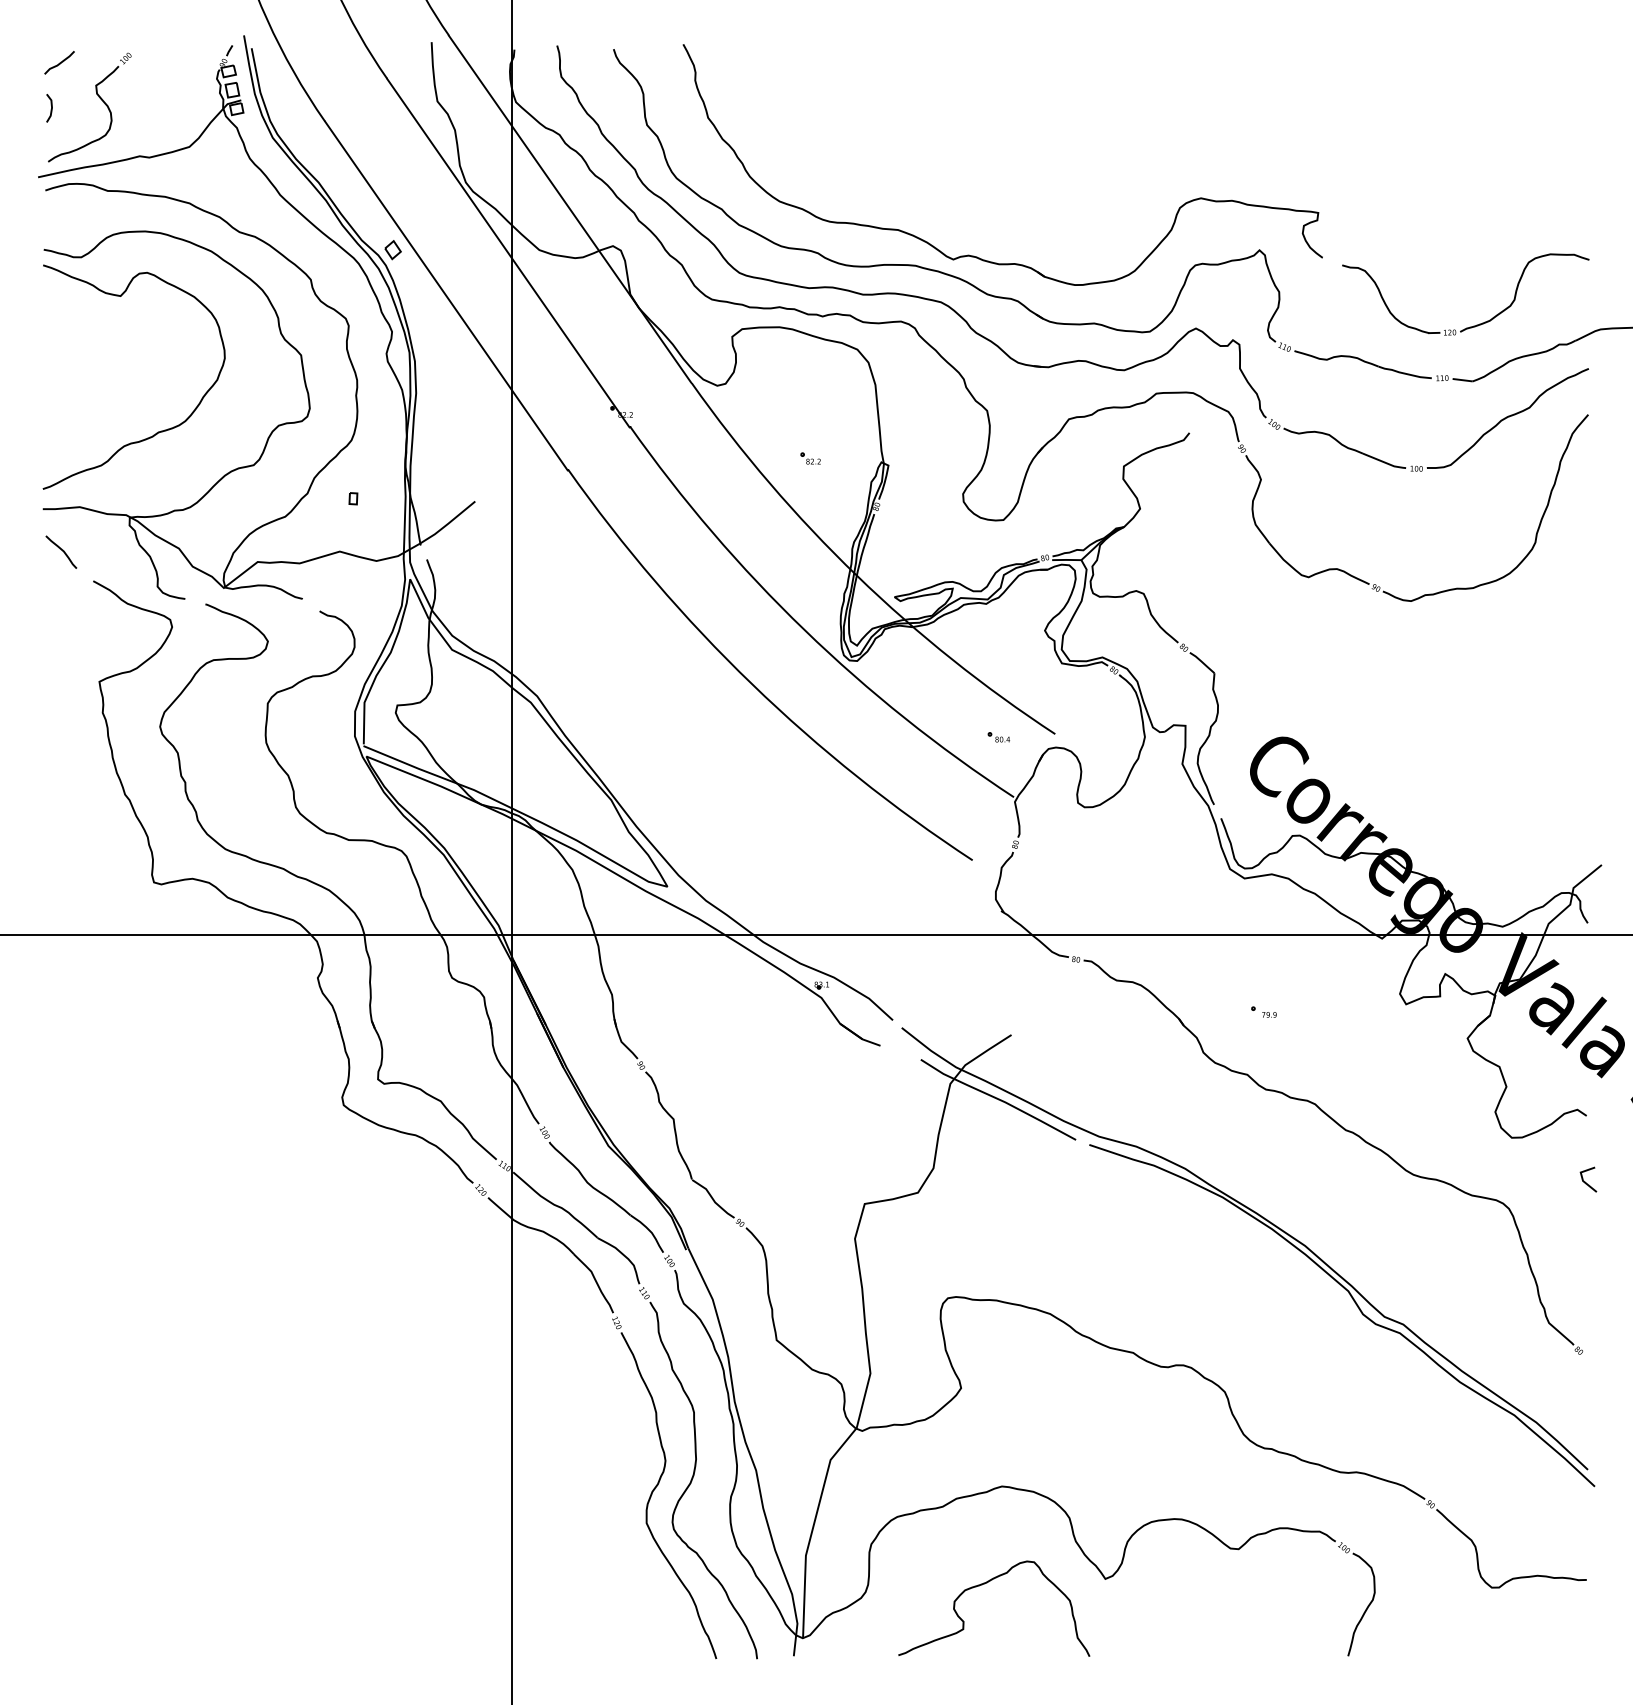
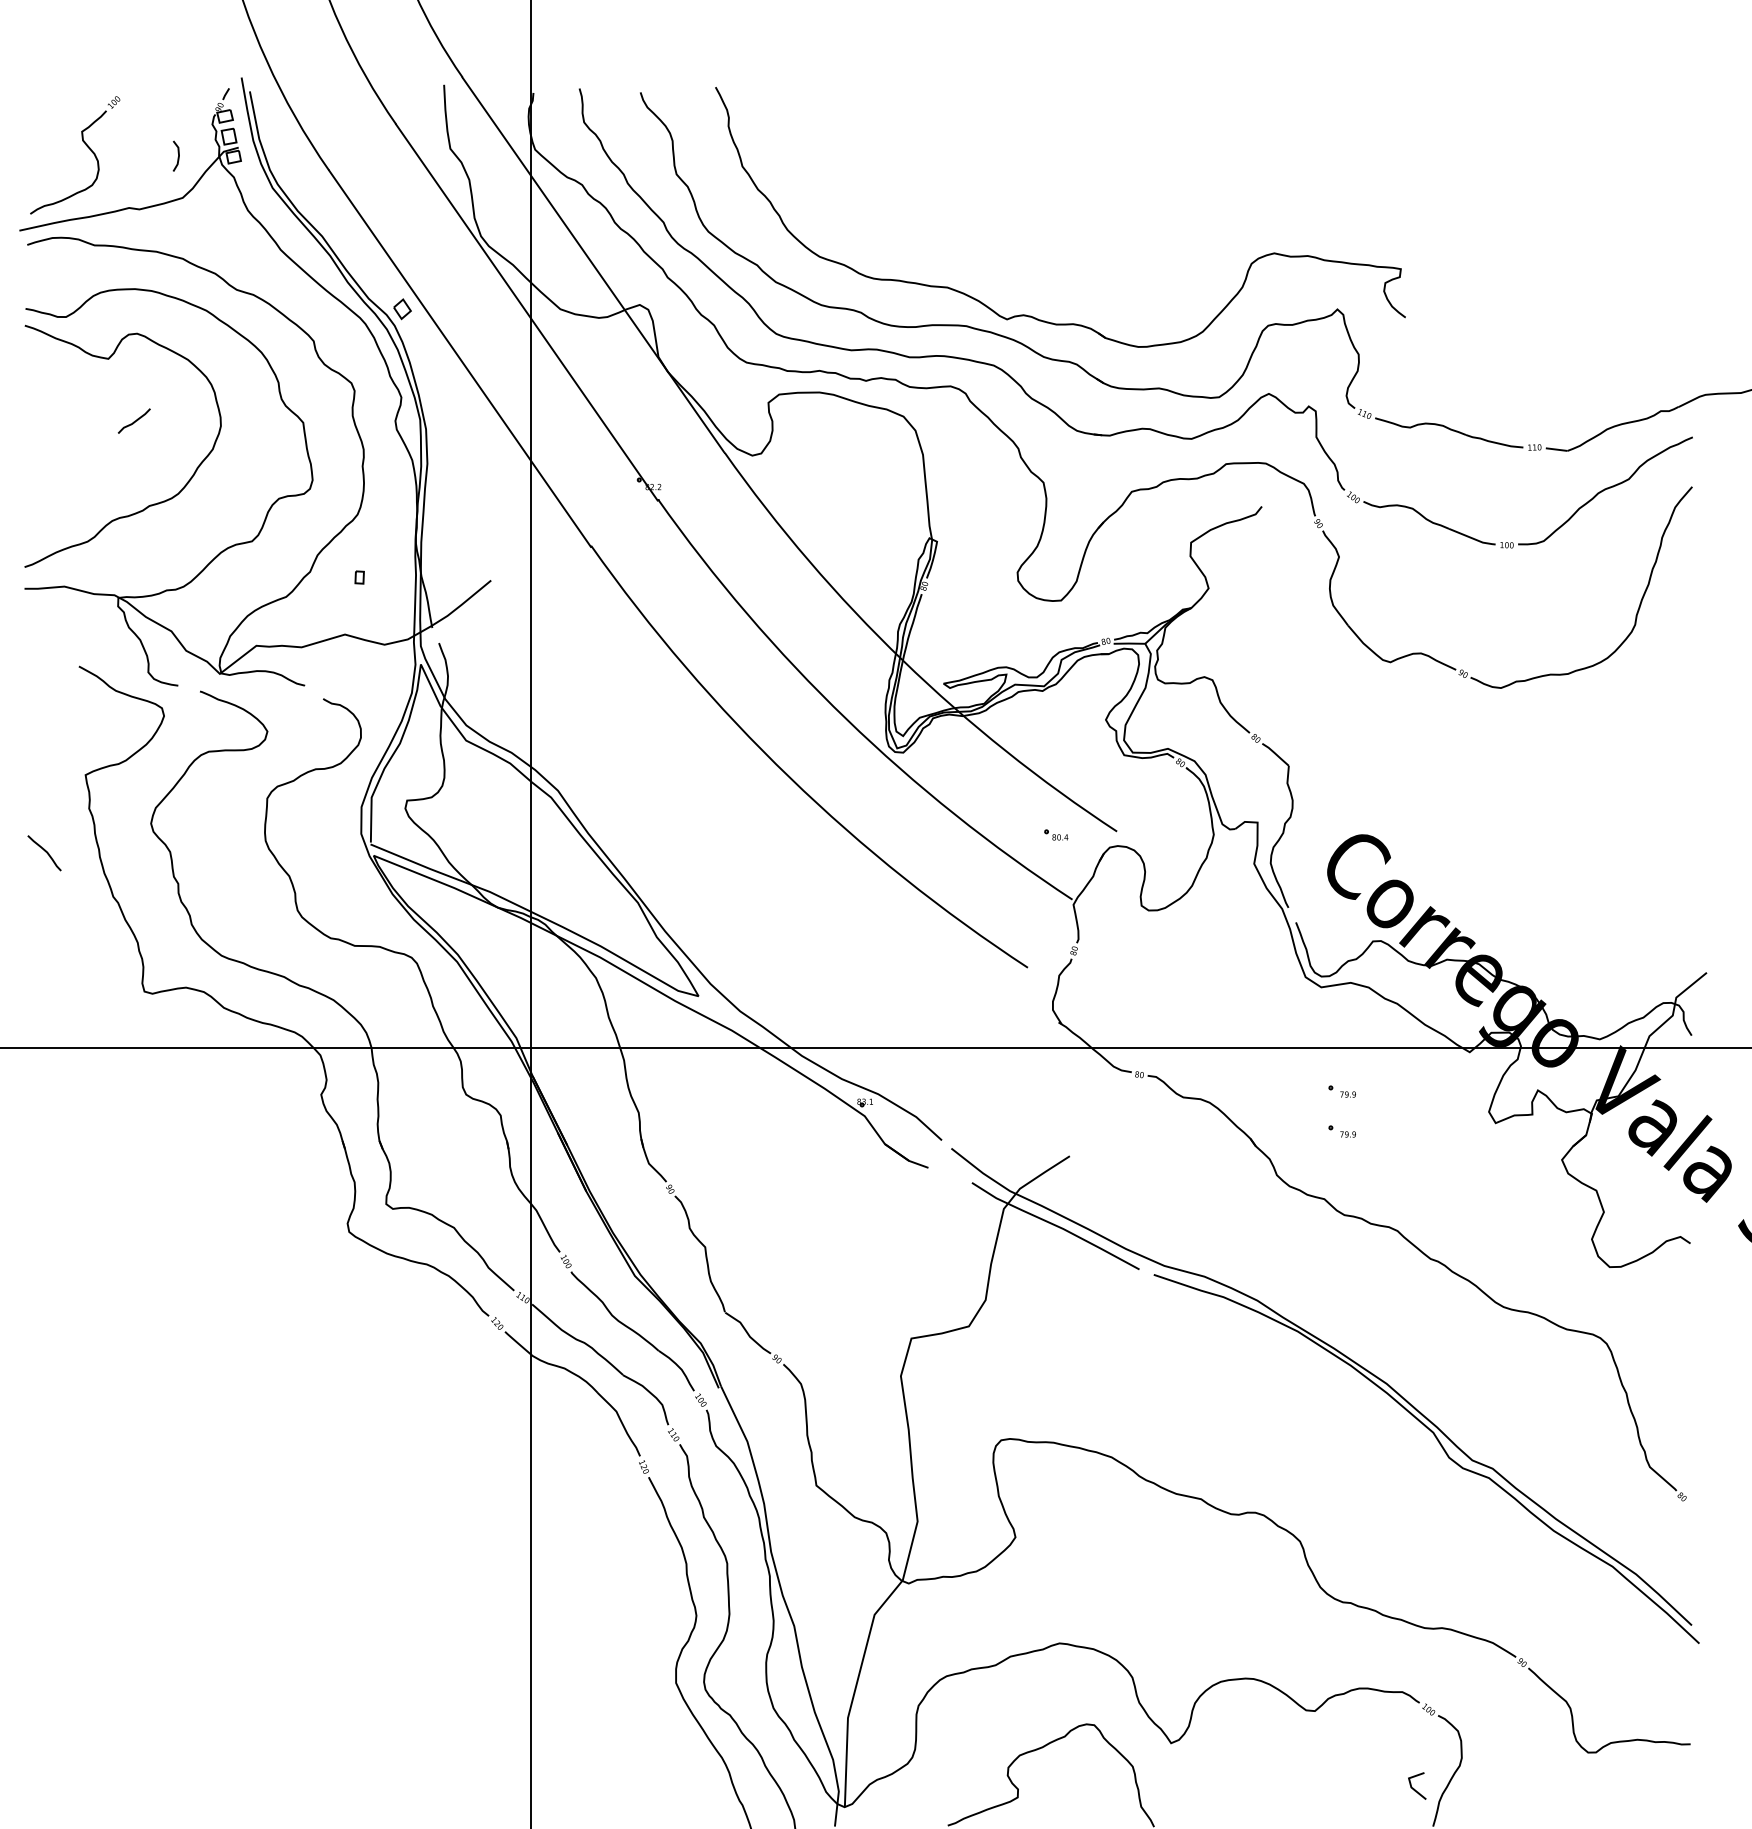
curve: (59, 62) -> (134, 420), moved
line: (50, 109) -> (177, 157), moved
part: (1476, 324) -> (1571, 389), removed
part: (810, 458) -> (852, 534), removed
curve: (61, 550) -> (44, 851), moved
part: (1263, 974) -> (1341, 1090), added
line: (1585, 1181) -> (1414, 1788), moved

